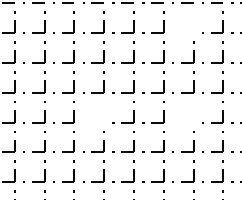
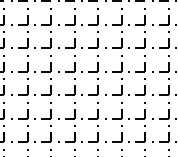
part: (193, 22) -> (145, 16), added
part: (103, 112) -> (74, 87), added
part: (193, 112) -> (145, 87), added

